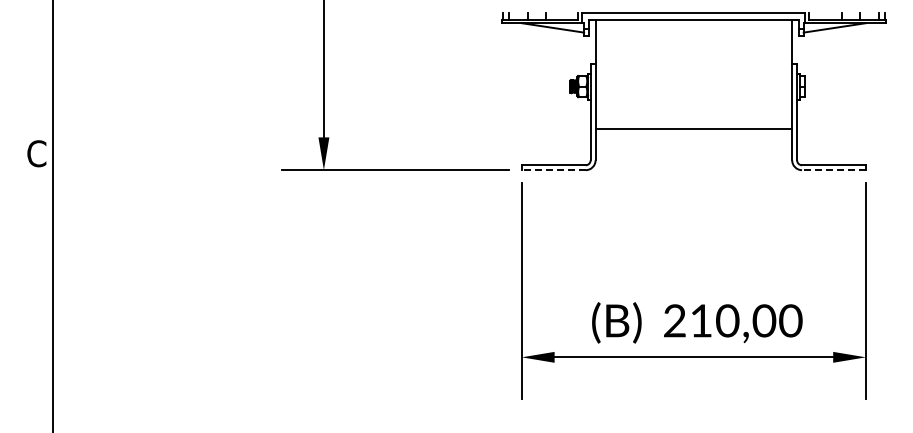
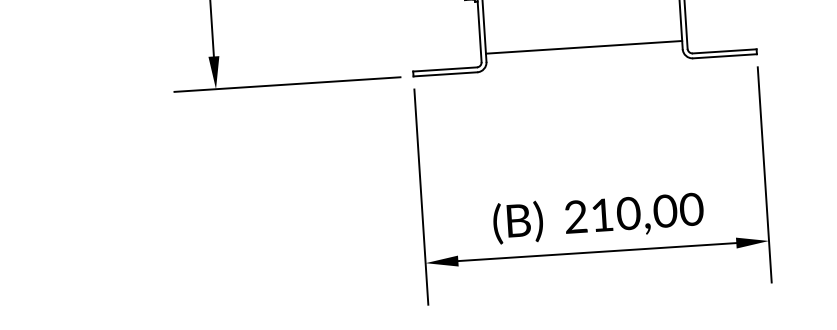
line: (693, 129) -> (583, 47), moved
line: (553, 170) -> (445, 74), dashed -> solid
line: (833, 170) -> (724, 56), dashed -> solid

